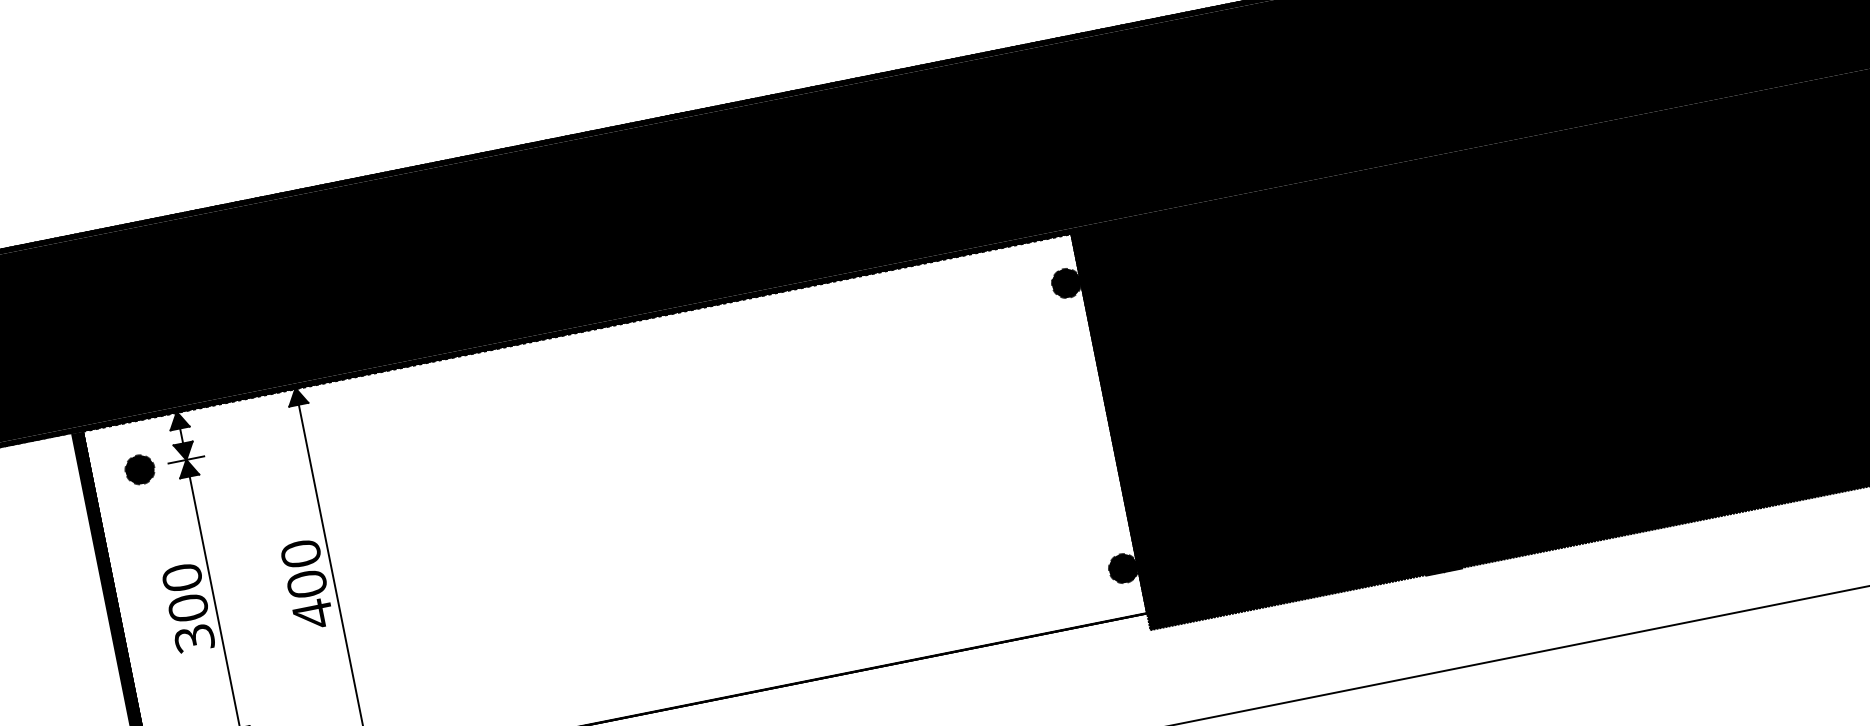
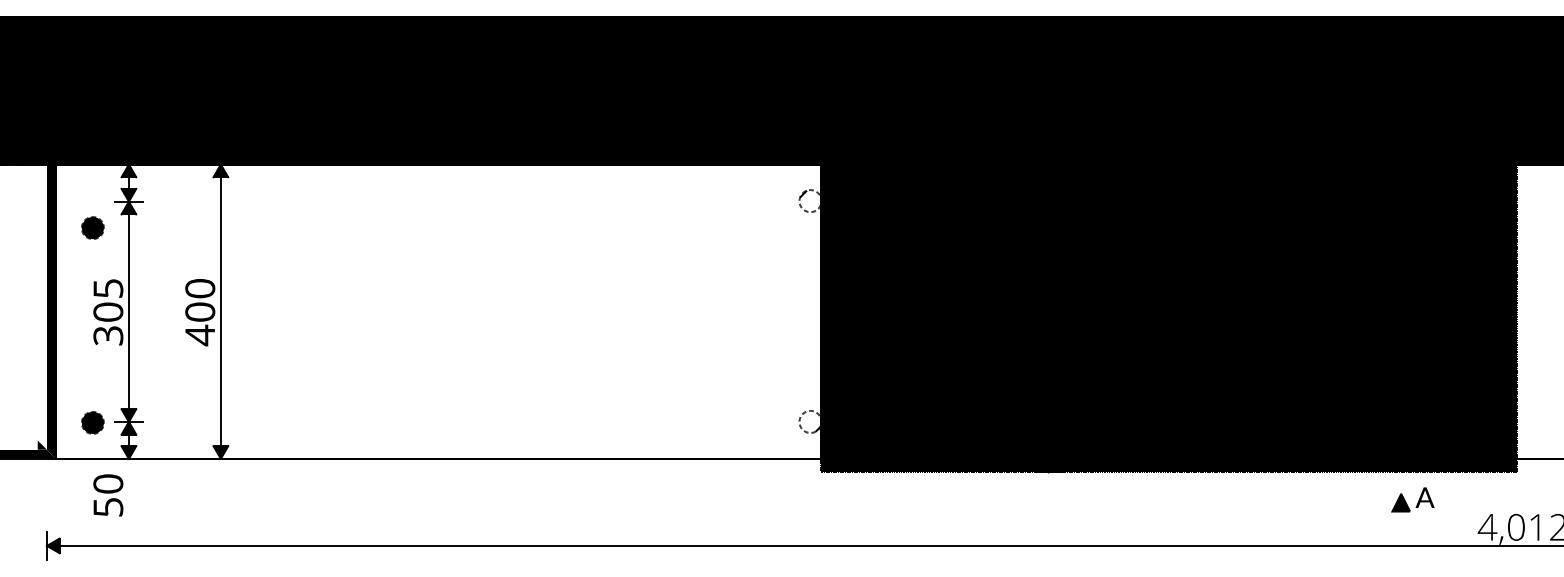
fill: (1066, 283) -> (810, 201), removed
part: (139, 469) -> (92, 227), moved
fill: (1123, 568) -> (810, 421), removed
text: (182, 577) -> (108, 288), 300 -> 305

